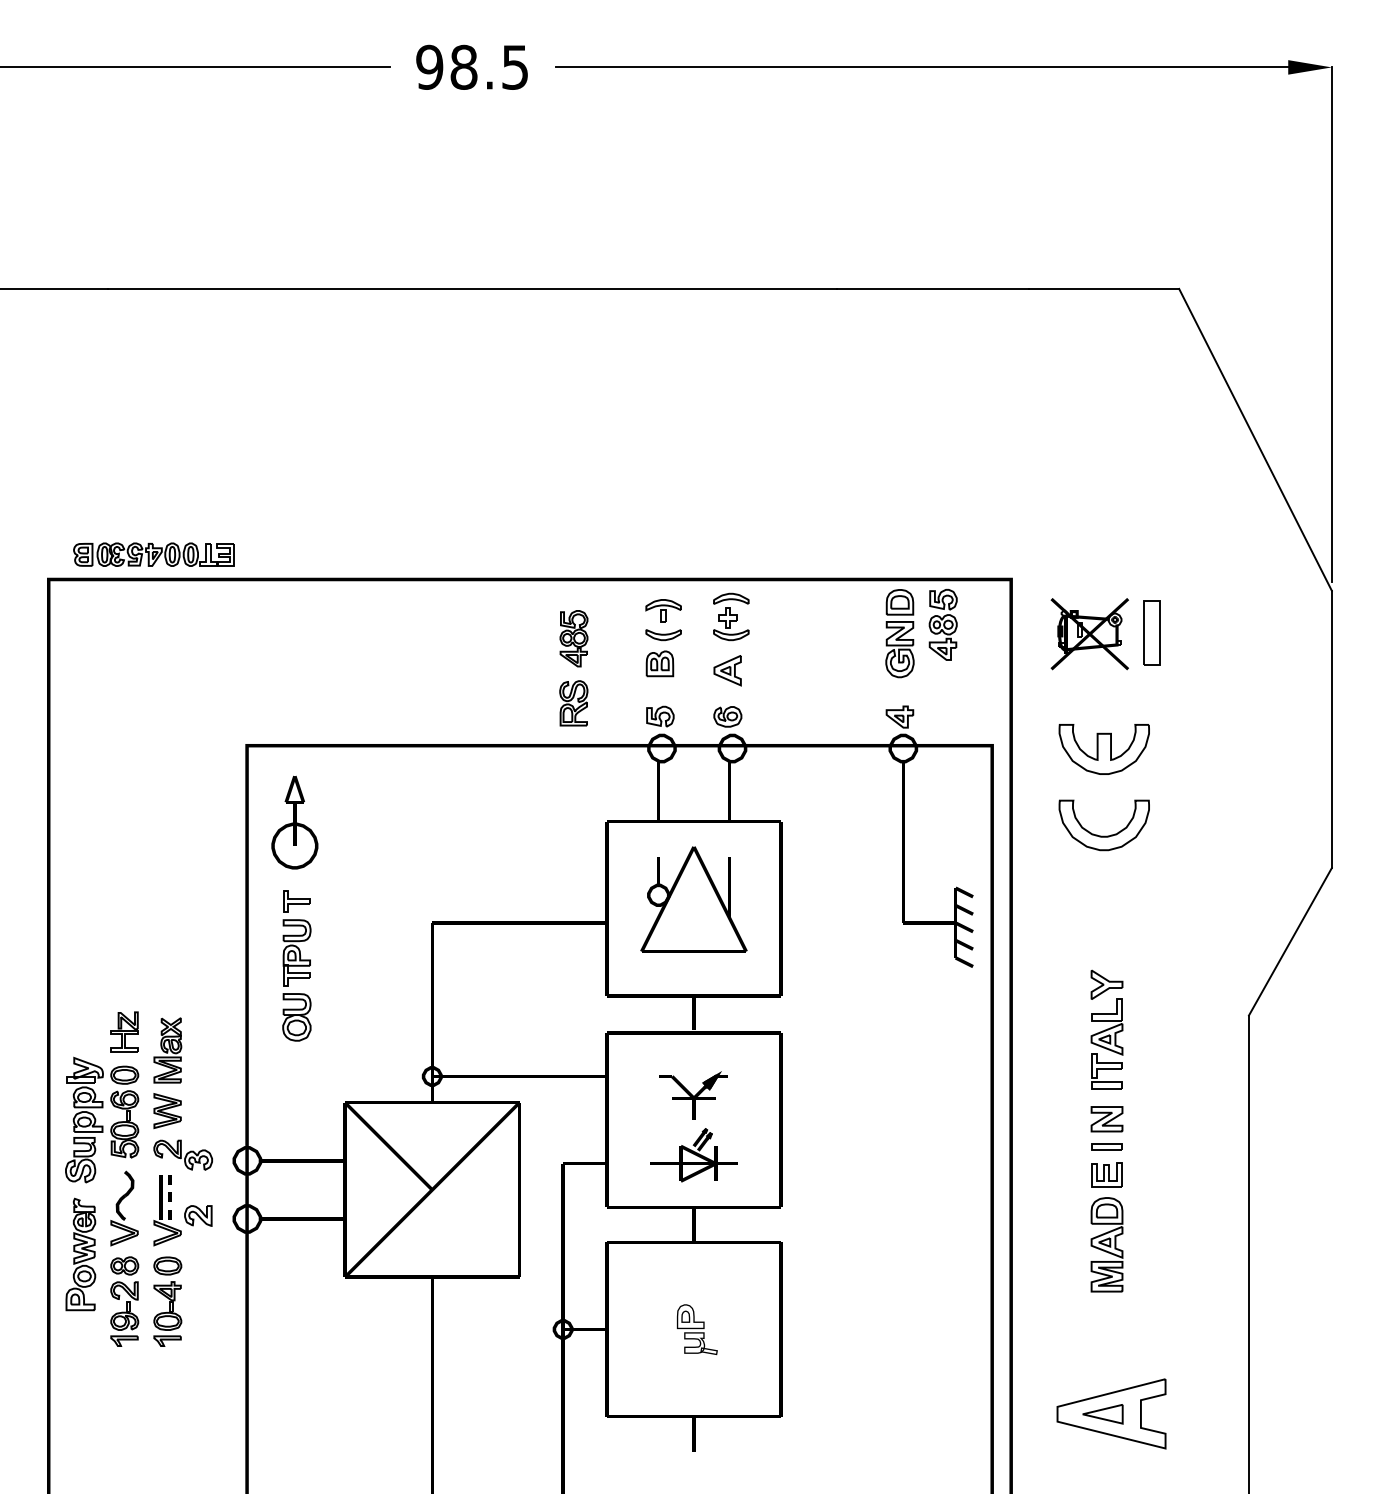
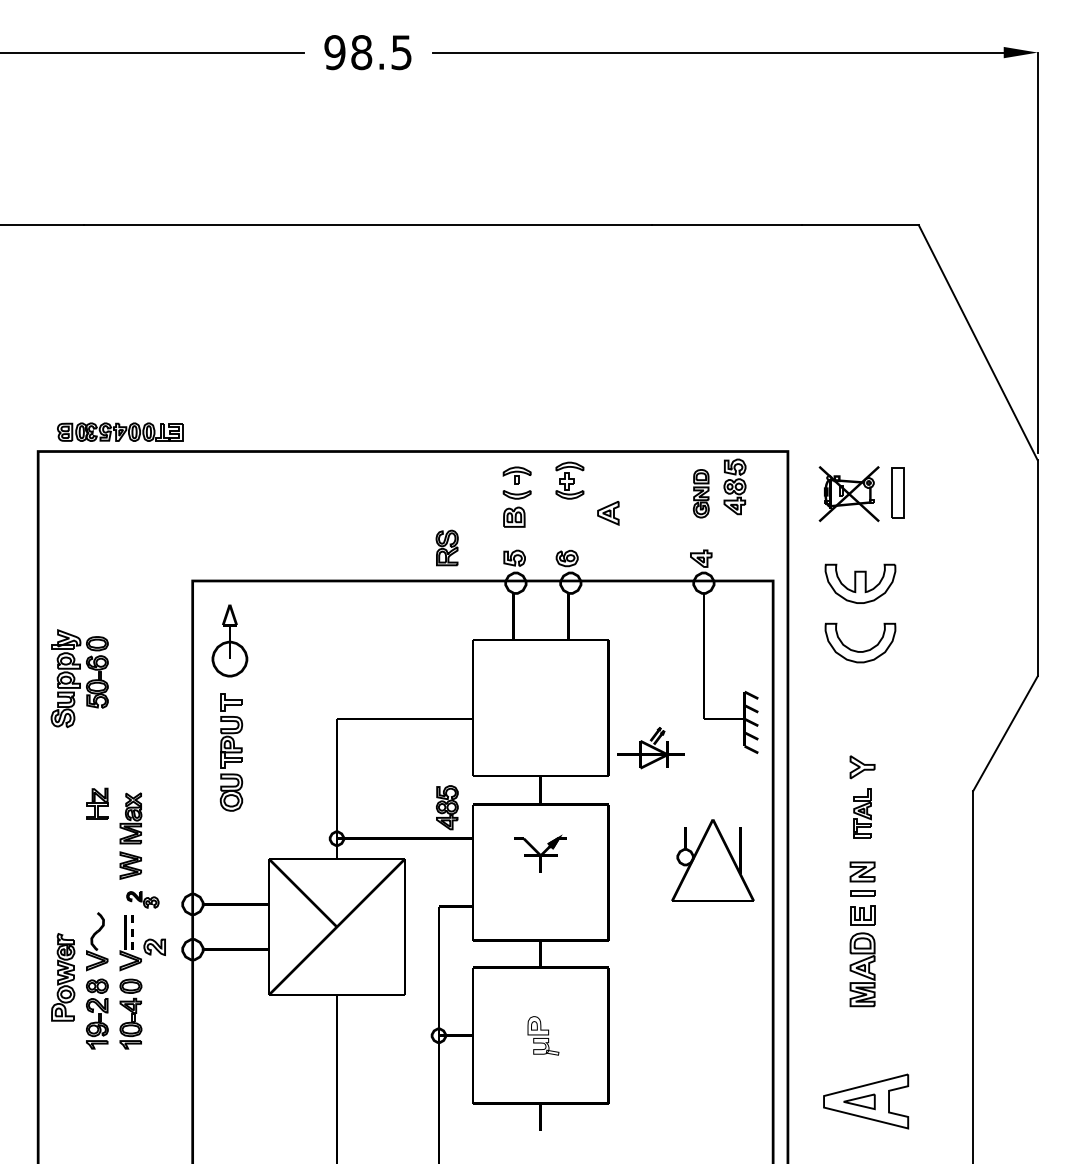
part: (899, 633) -> (700, 493), size x0.7
part: (573, 638) -> (446, 807), moved
part: (727, 670) -> (608, 513), moved
part: (693, 899) -> (712, 860), moved
part: (1106, 1043) -> (862, 812), size x0.7
part: (102, 1119) -> (80, 678), moved
part: (182, 1154) -> (142, 899), size x0.7
part: (693, 1155) -> (650, 748), moved

